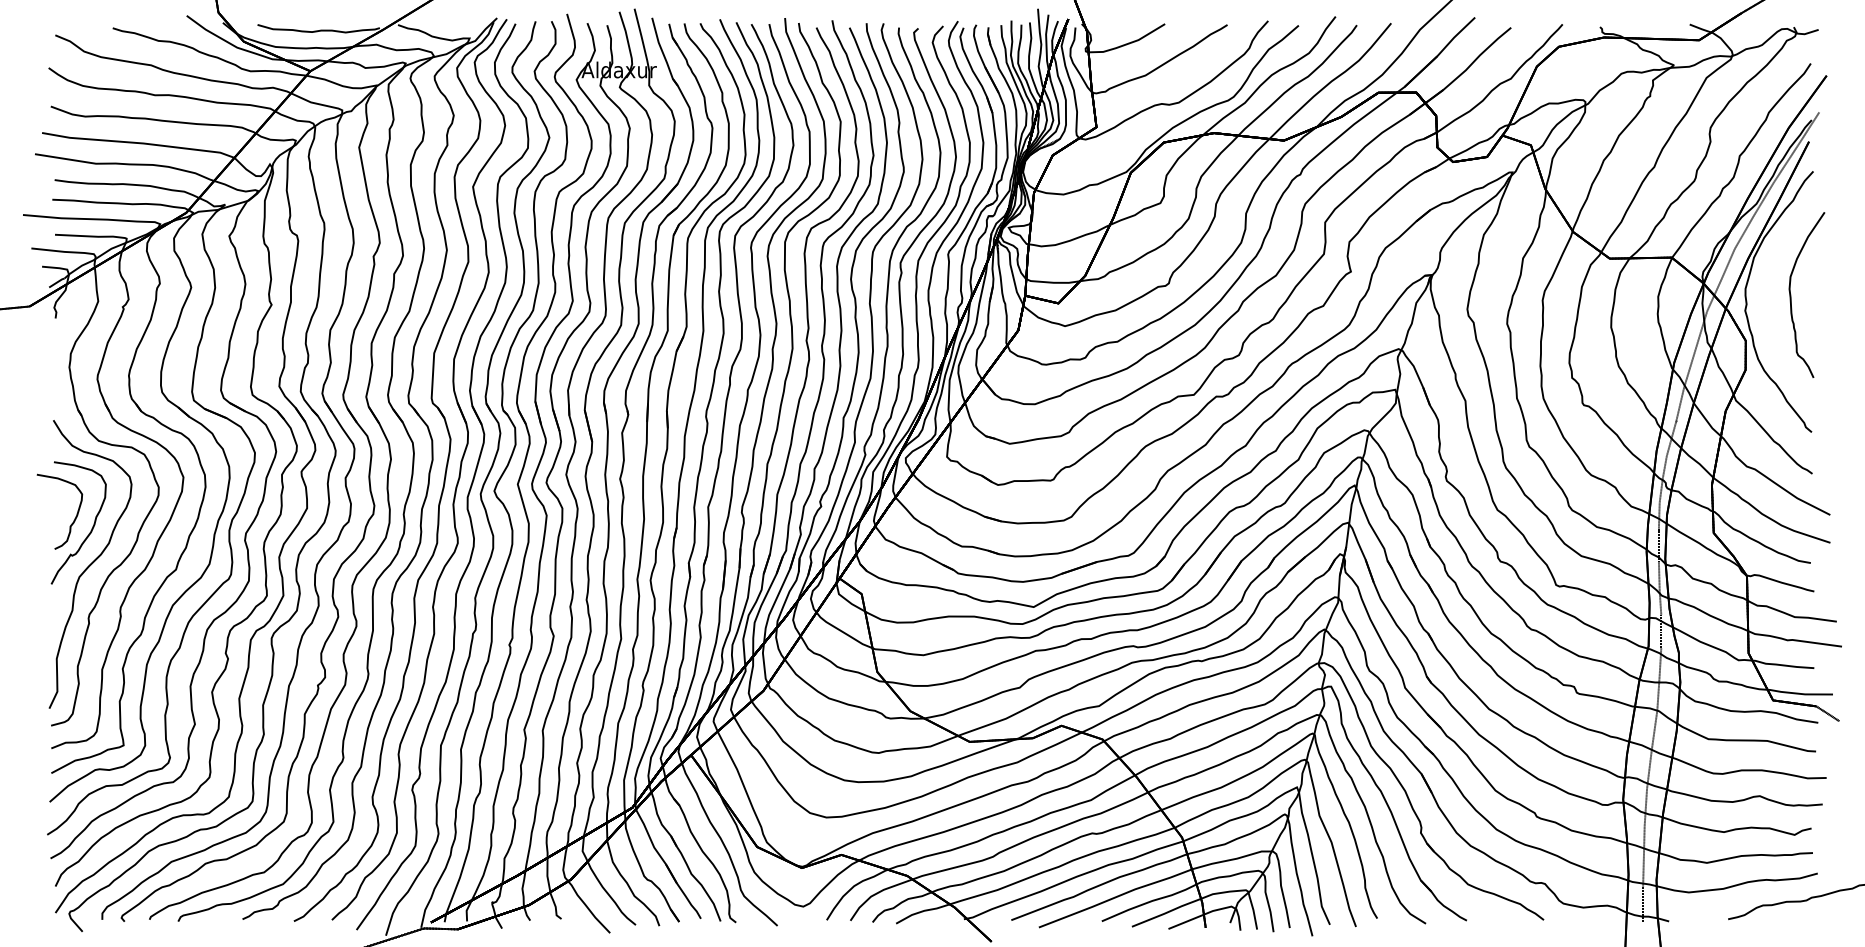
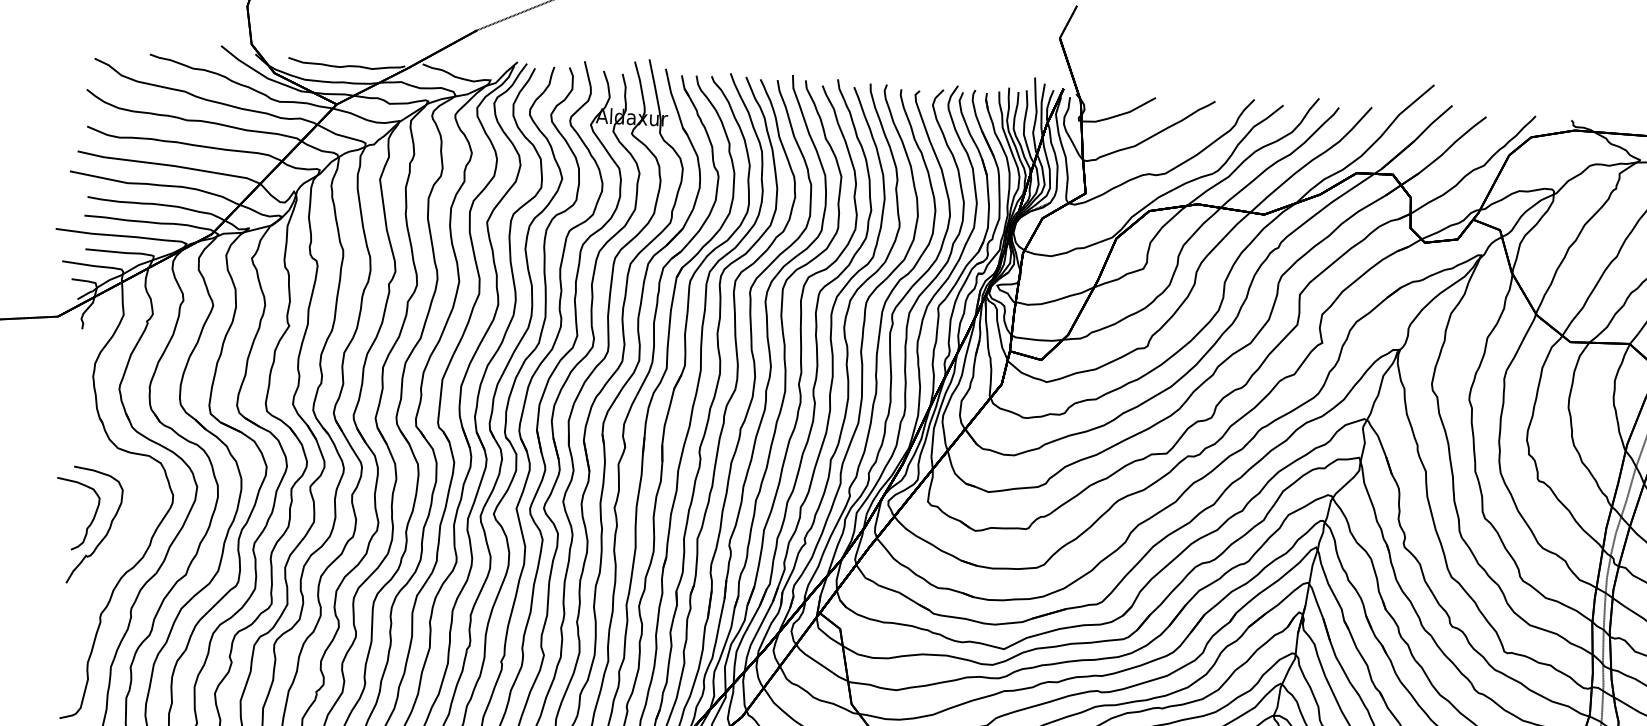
part: (90, 564) -> (104, 565), removed

